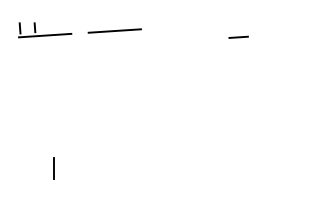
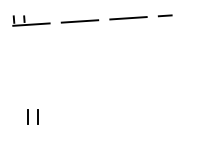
line: (184, 26) -> (128, 18), added
line: (239, 36) -> (165, 15), moved
line: (39, 167) -> (27, 116), added

